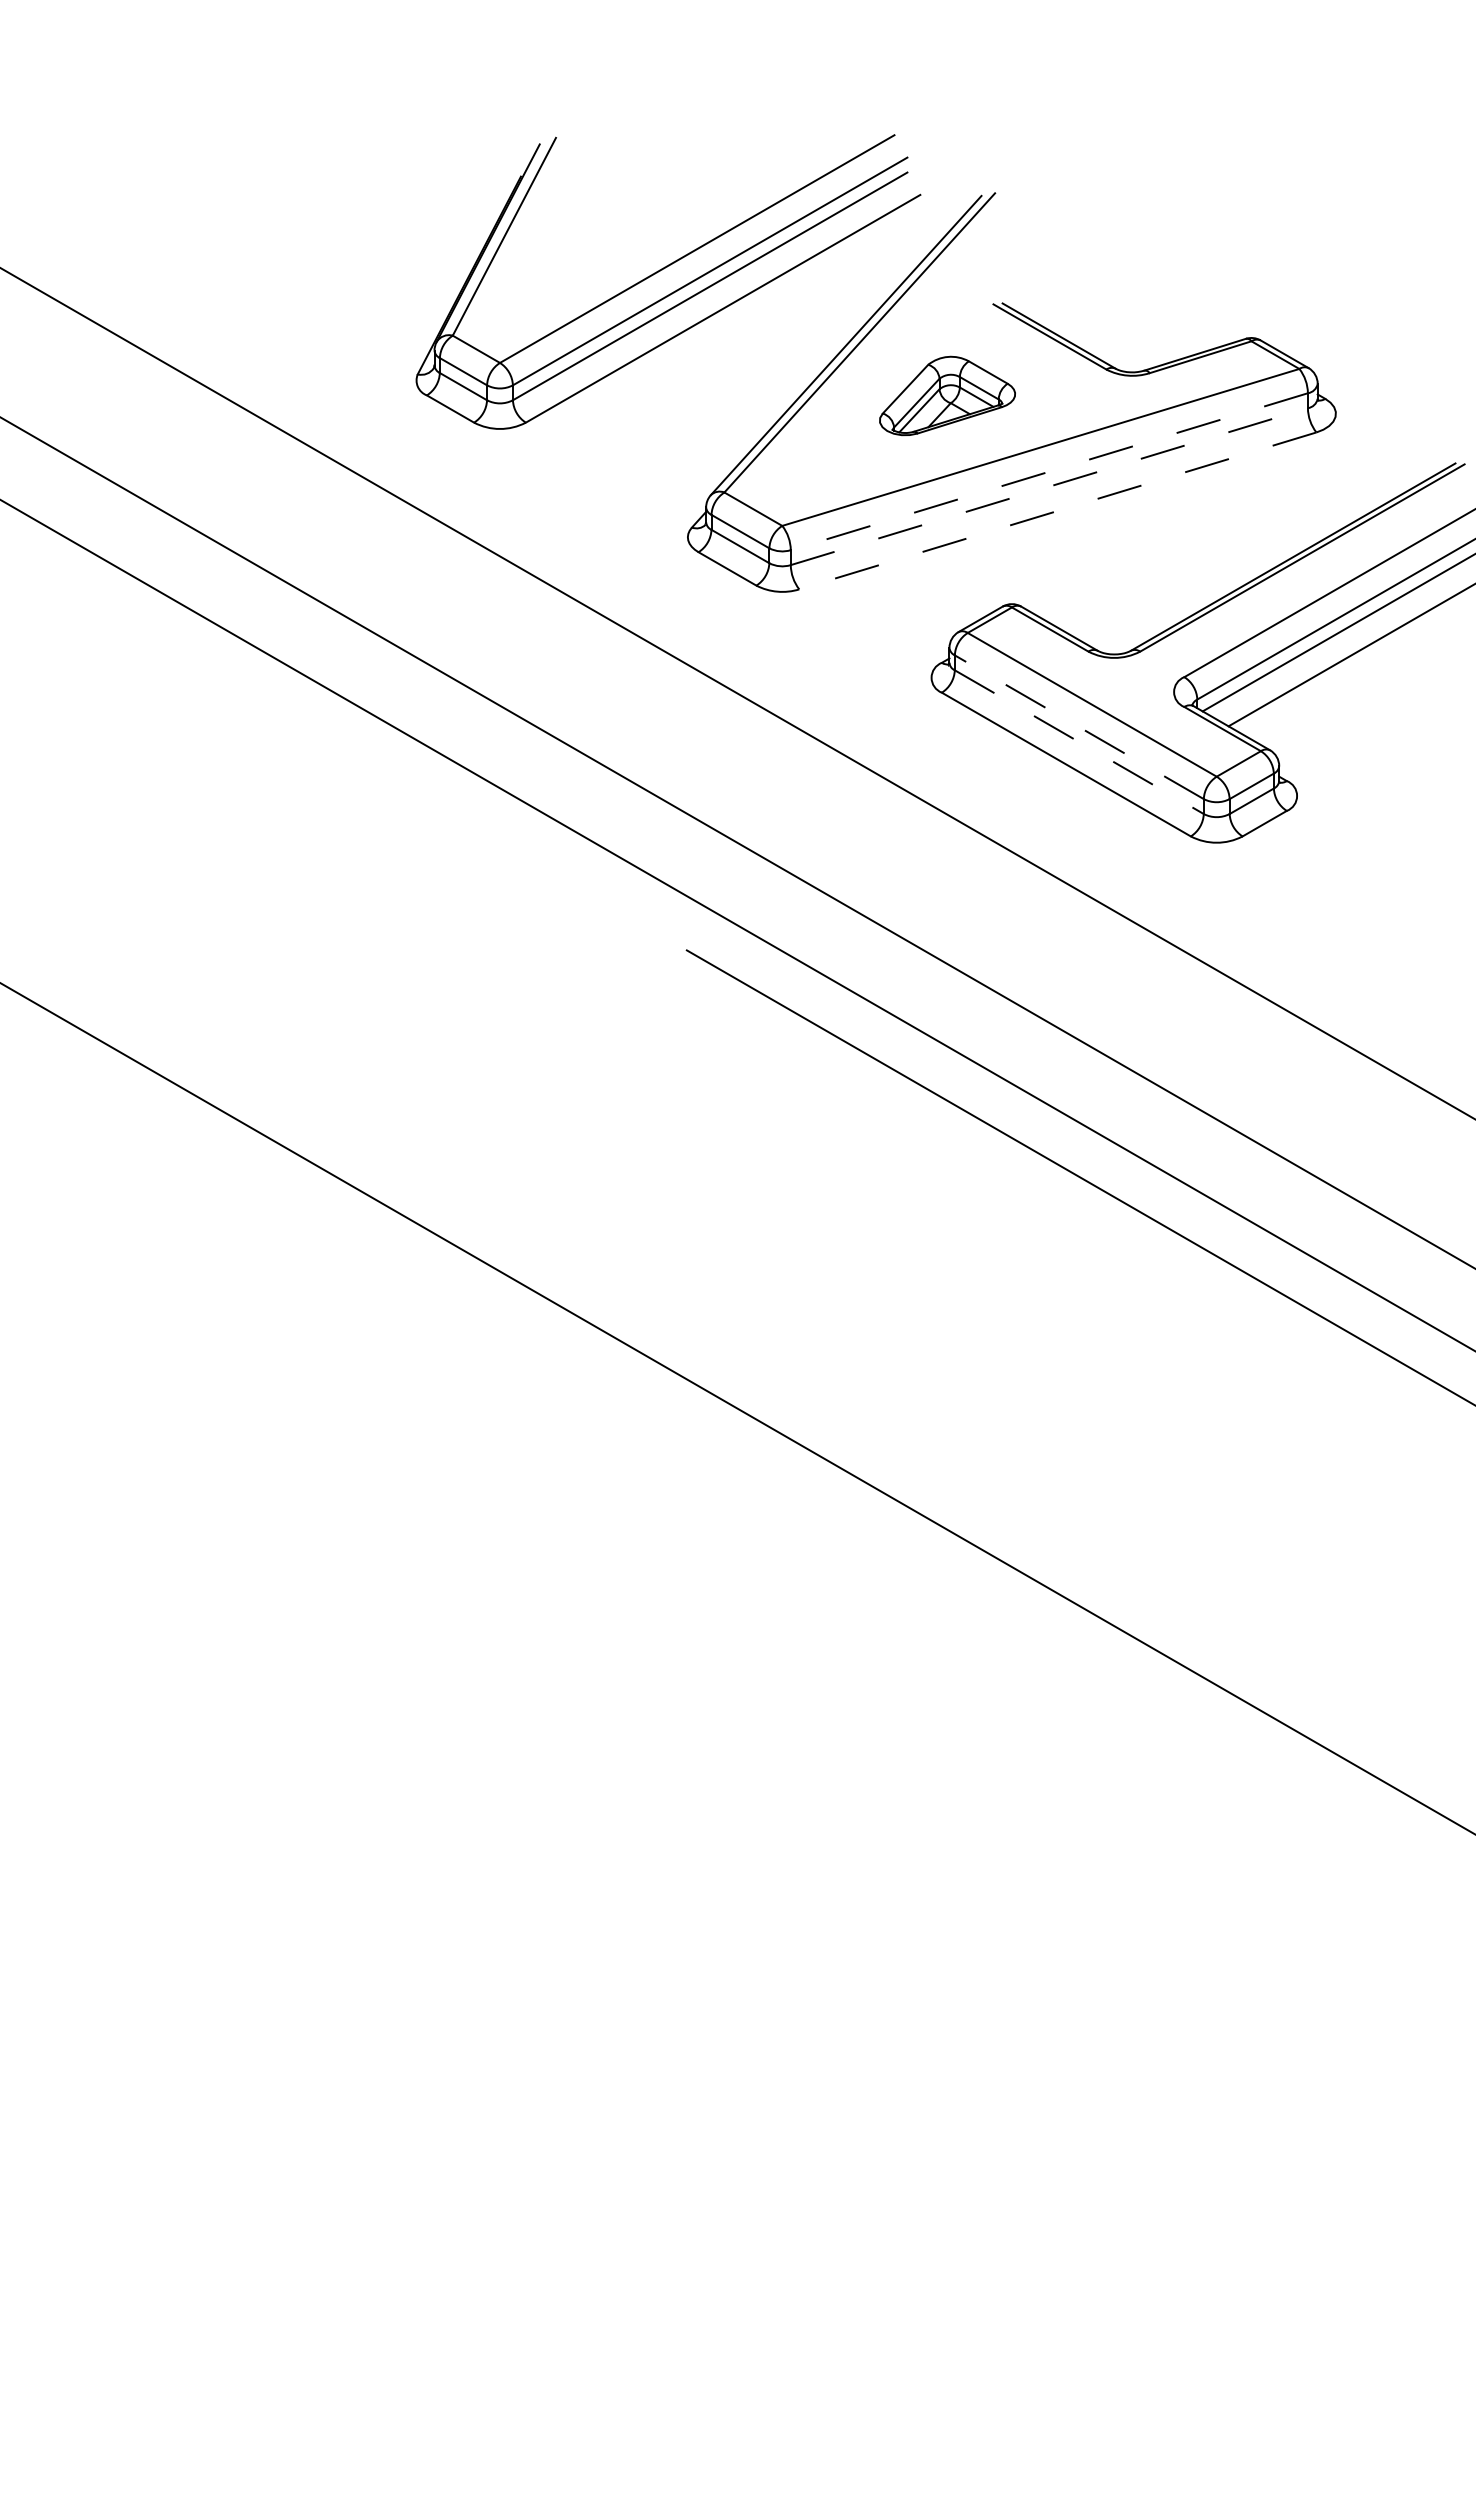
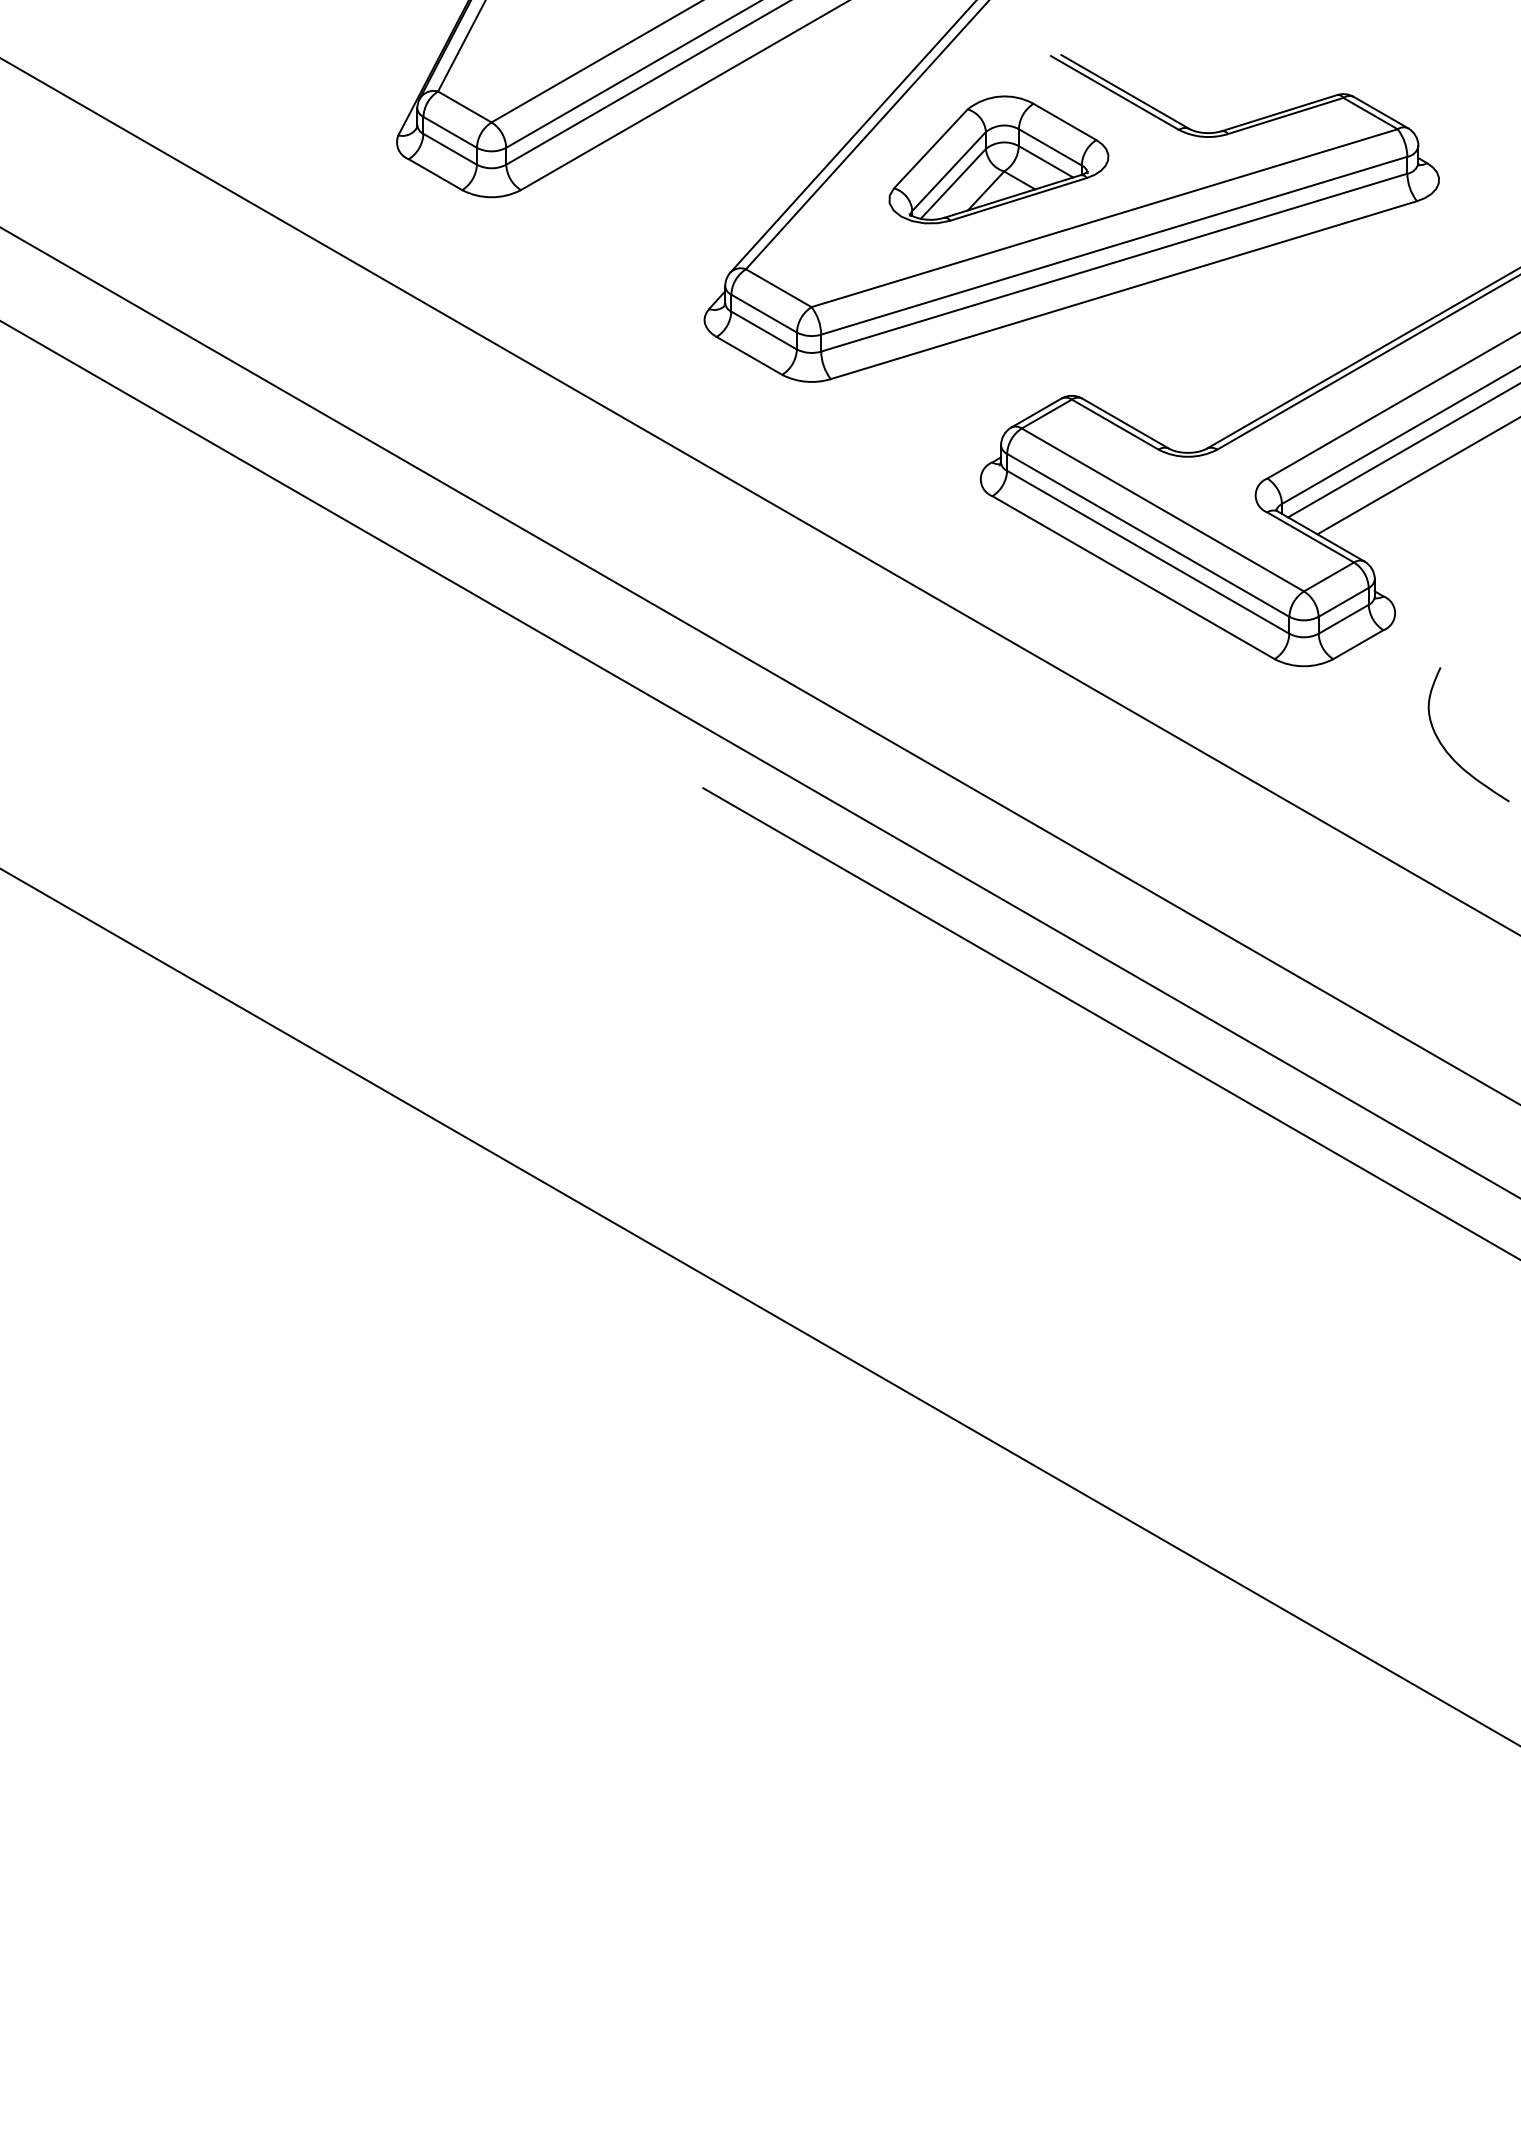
part: (947, 395) -> (998, 159), size x1.43
line: (1048, 471) -> (1113, 245), dashed -> solid
line: (1049, 486) -> (1114, 262), dashed -> solid
line: (1057, 511) -> (1123, 290), dashed -> solid
line: (1079, 727) -> (1148, 535), dashed -> solid
line: (1079, 742) -> (1148, 552), dashed -> solid
curve: (1341, 914) -> (1445, 747), added

